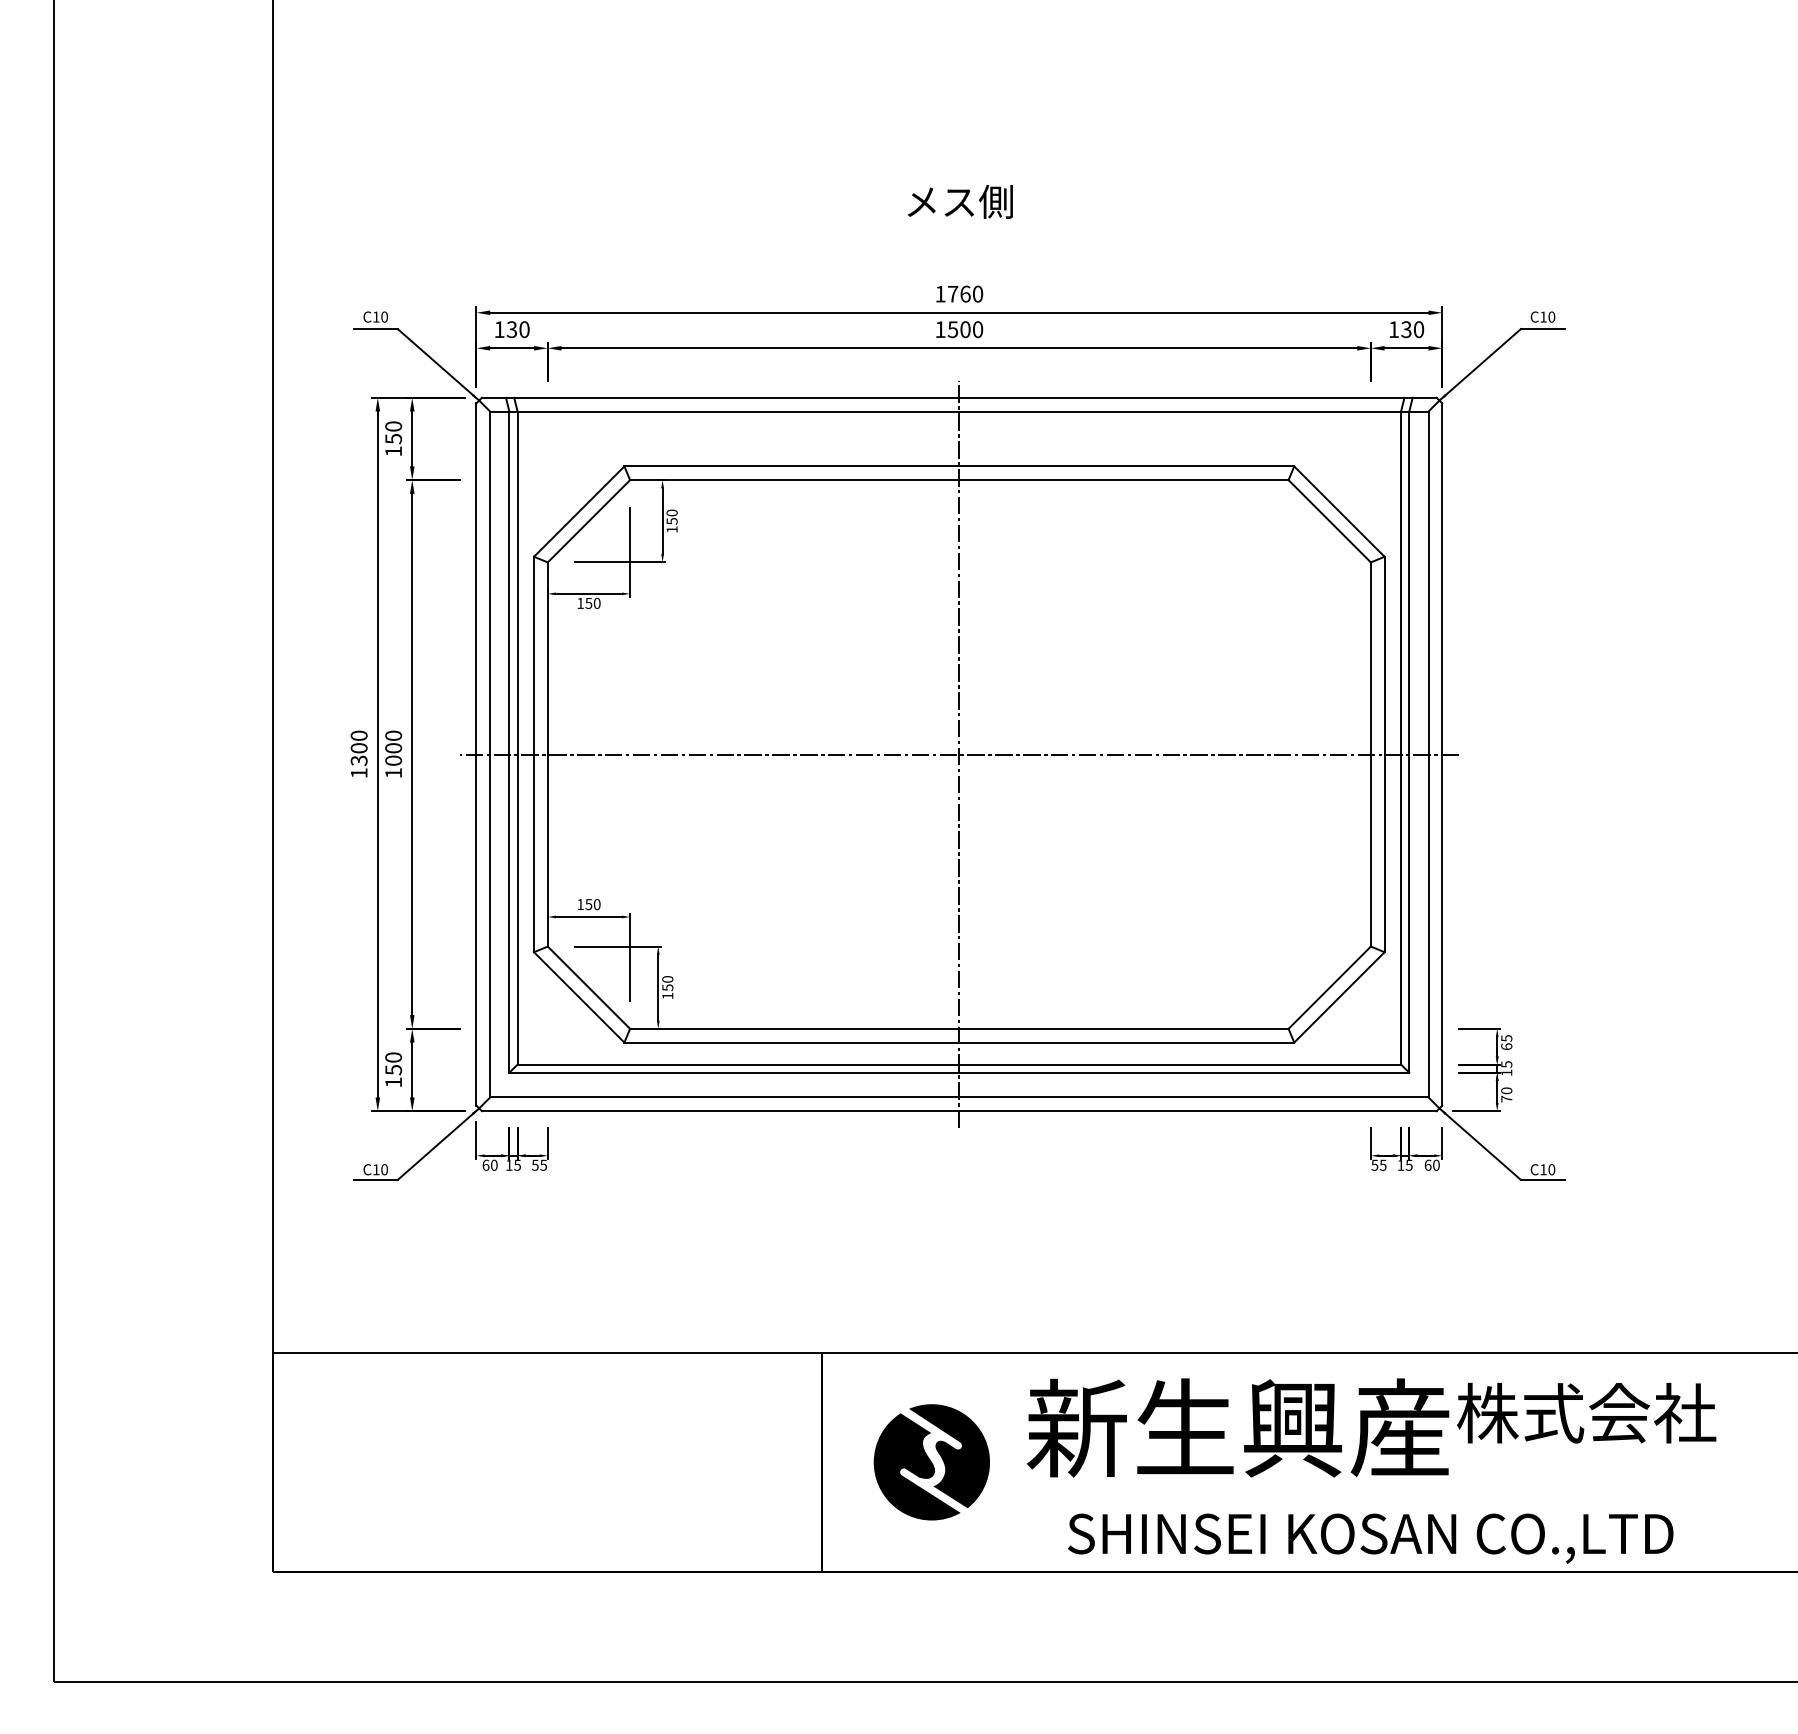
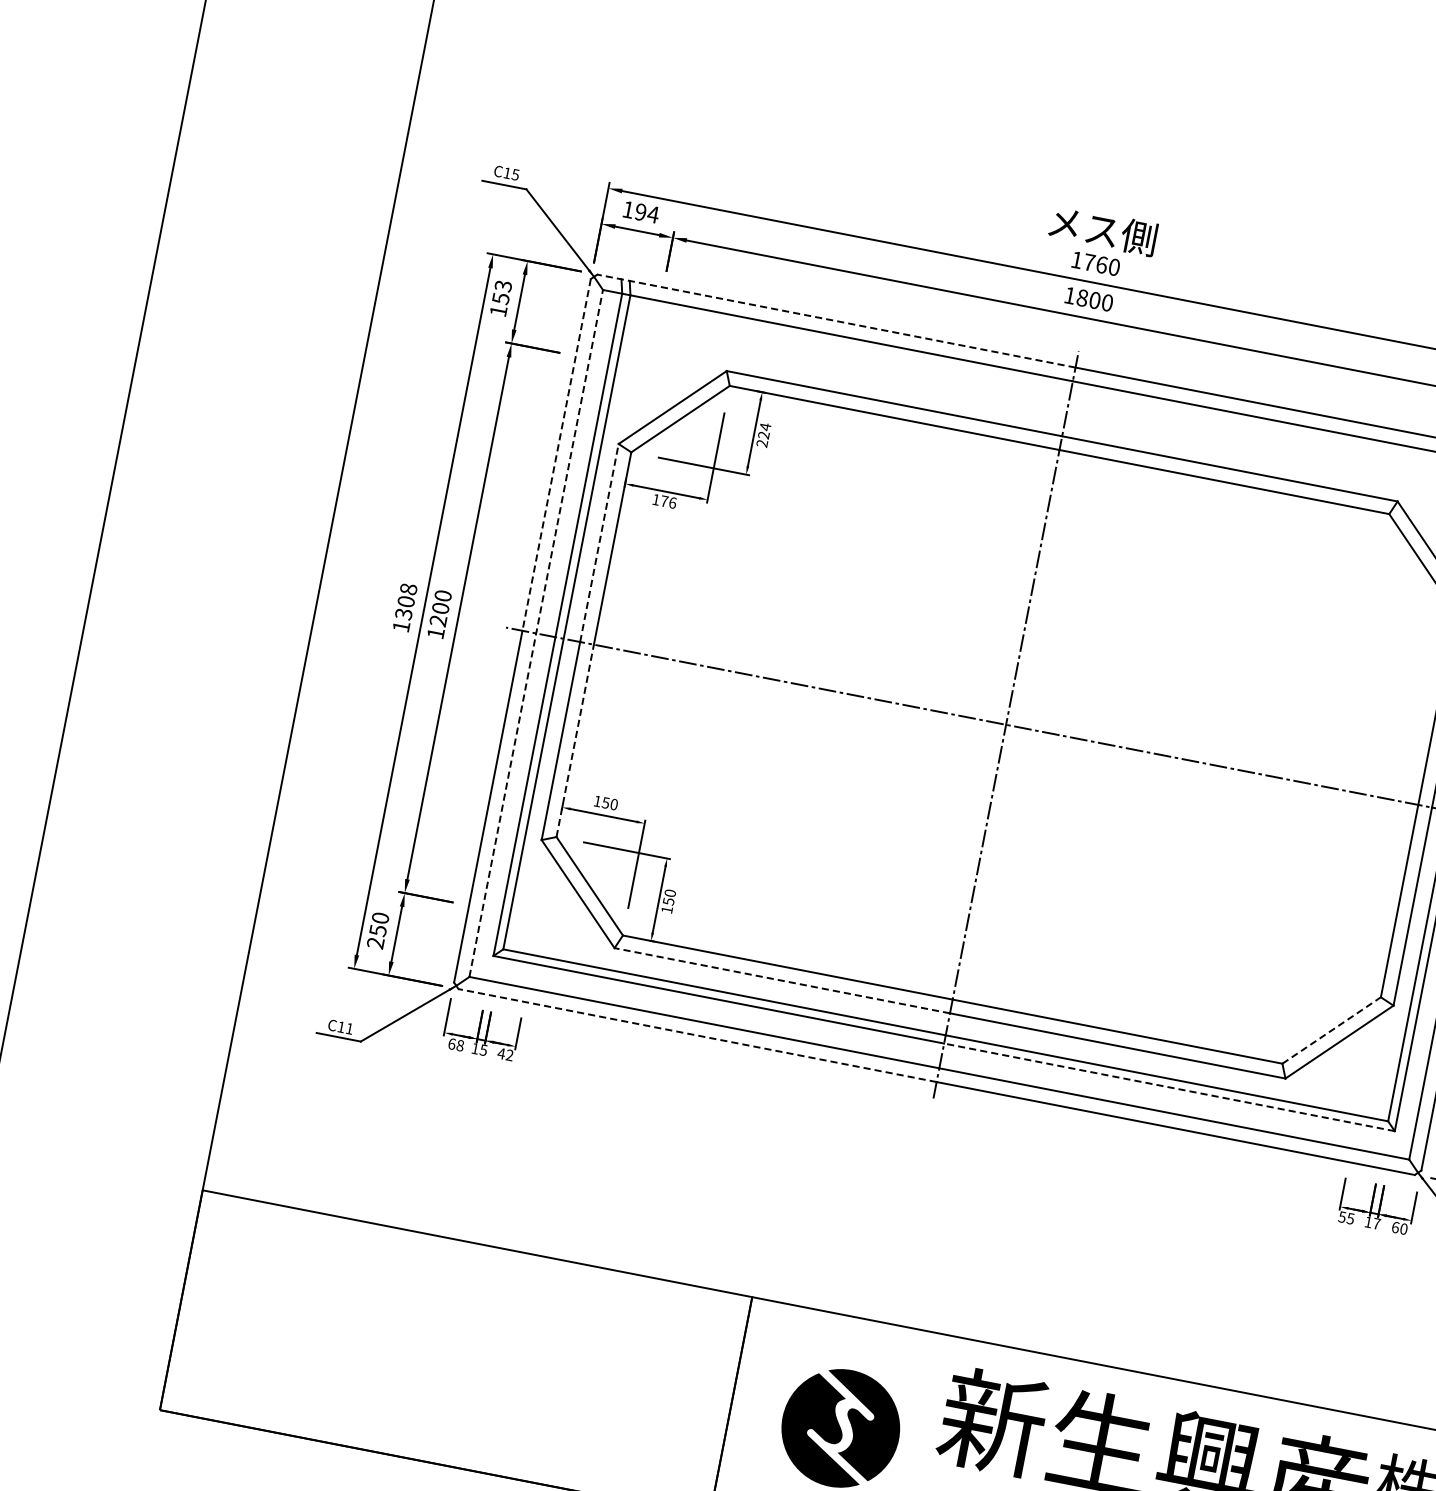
text: (959, 201) -> (1102, 230), moved
text: (384, 316) -> (515, 174), C10 -> C15
text: (518, 329) -> (647, 213), 130 -> 194
text: (952, 329) -> (1081, 297), 1500 -> 1800
line: (720, 397) -> (836, 320), solid -> dashed
text: (393, 426) -> (503, 286), 150 -> 153
text: (671, 520) -> (763, 434), 150 -> 224
line: (476, 578) -> (556, 454), solid -> dashed
text: (592, 602) -> (668, 501), 150 -> 176
line: (534, 655) -> (599, 542), solid -> dashed
text: (359, 735) -> (409, 588), 1300 -> 1308
line: (490, 754) -> (536, 633), solid -> dashed
text: (393, 760) -> (438, 620), 1000 -> 1200
line: (547, 850) -> (574, 740), solid -> dashed
line: (1330, 987) -> (1332, 1030), solid -> dashed
line: (791, 1042) -> (781, 980), solid -> dashed
line: (1184, 1072) -> (1169, 1087), solid -> dashed
text: (393, 1082) -> (375, 943), 150 -> 250
line: (720, 1111) -> (697, 1035), solid -> dashed
text: (539, 1164) -> (505, 1053), 55 -> 42
text: (1408, 1164) -> (1376, 1222), 15 -> 17
text: (494, 1165) -> (460, 1045), 60 -> 68
text: (384, 1169) -> (349, 1028), C10 -> C11

